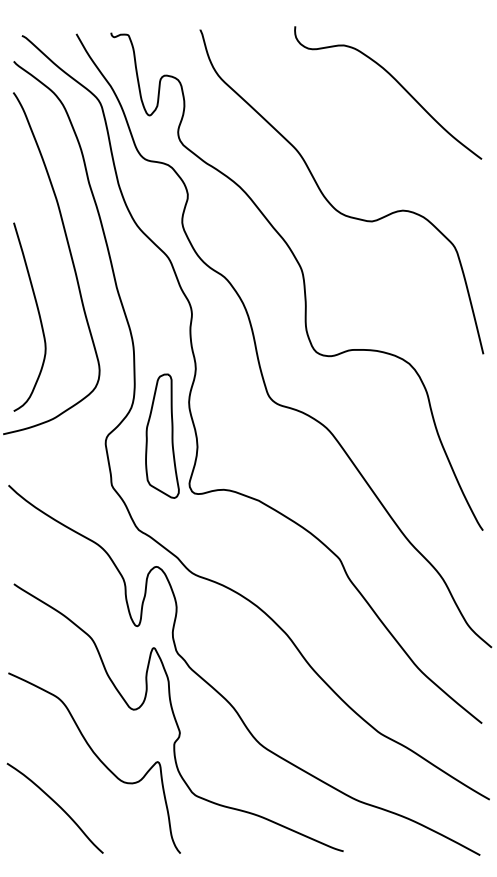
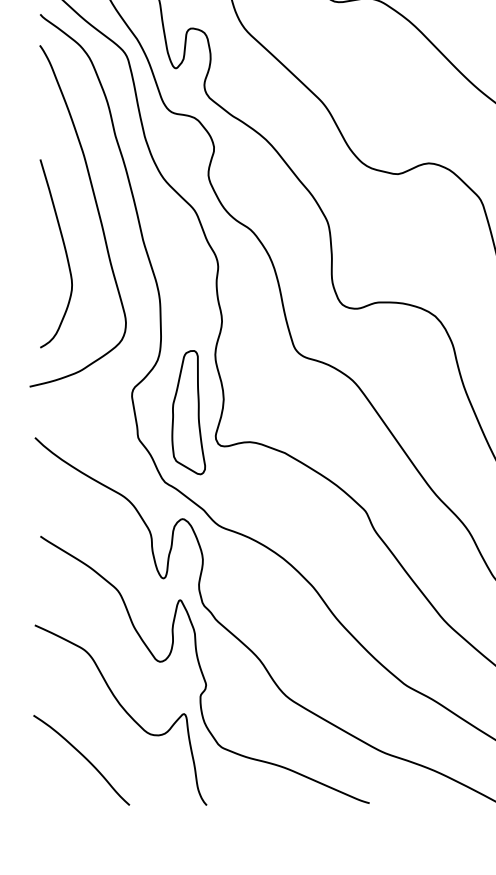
curve: (38, 315) -> (64, 252), moved
part: (162, 435) -> (188, 411), moved

